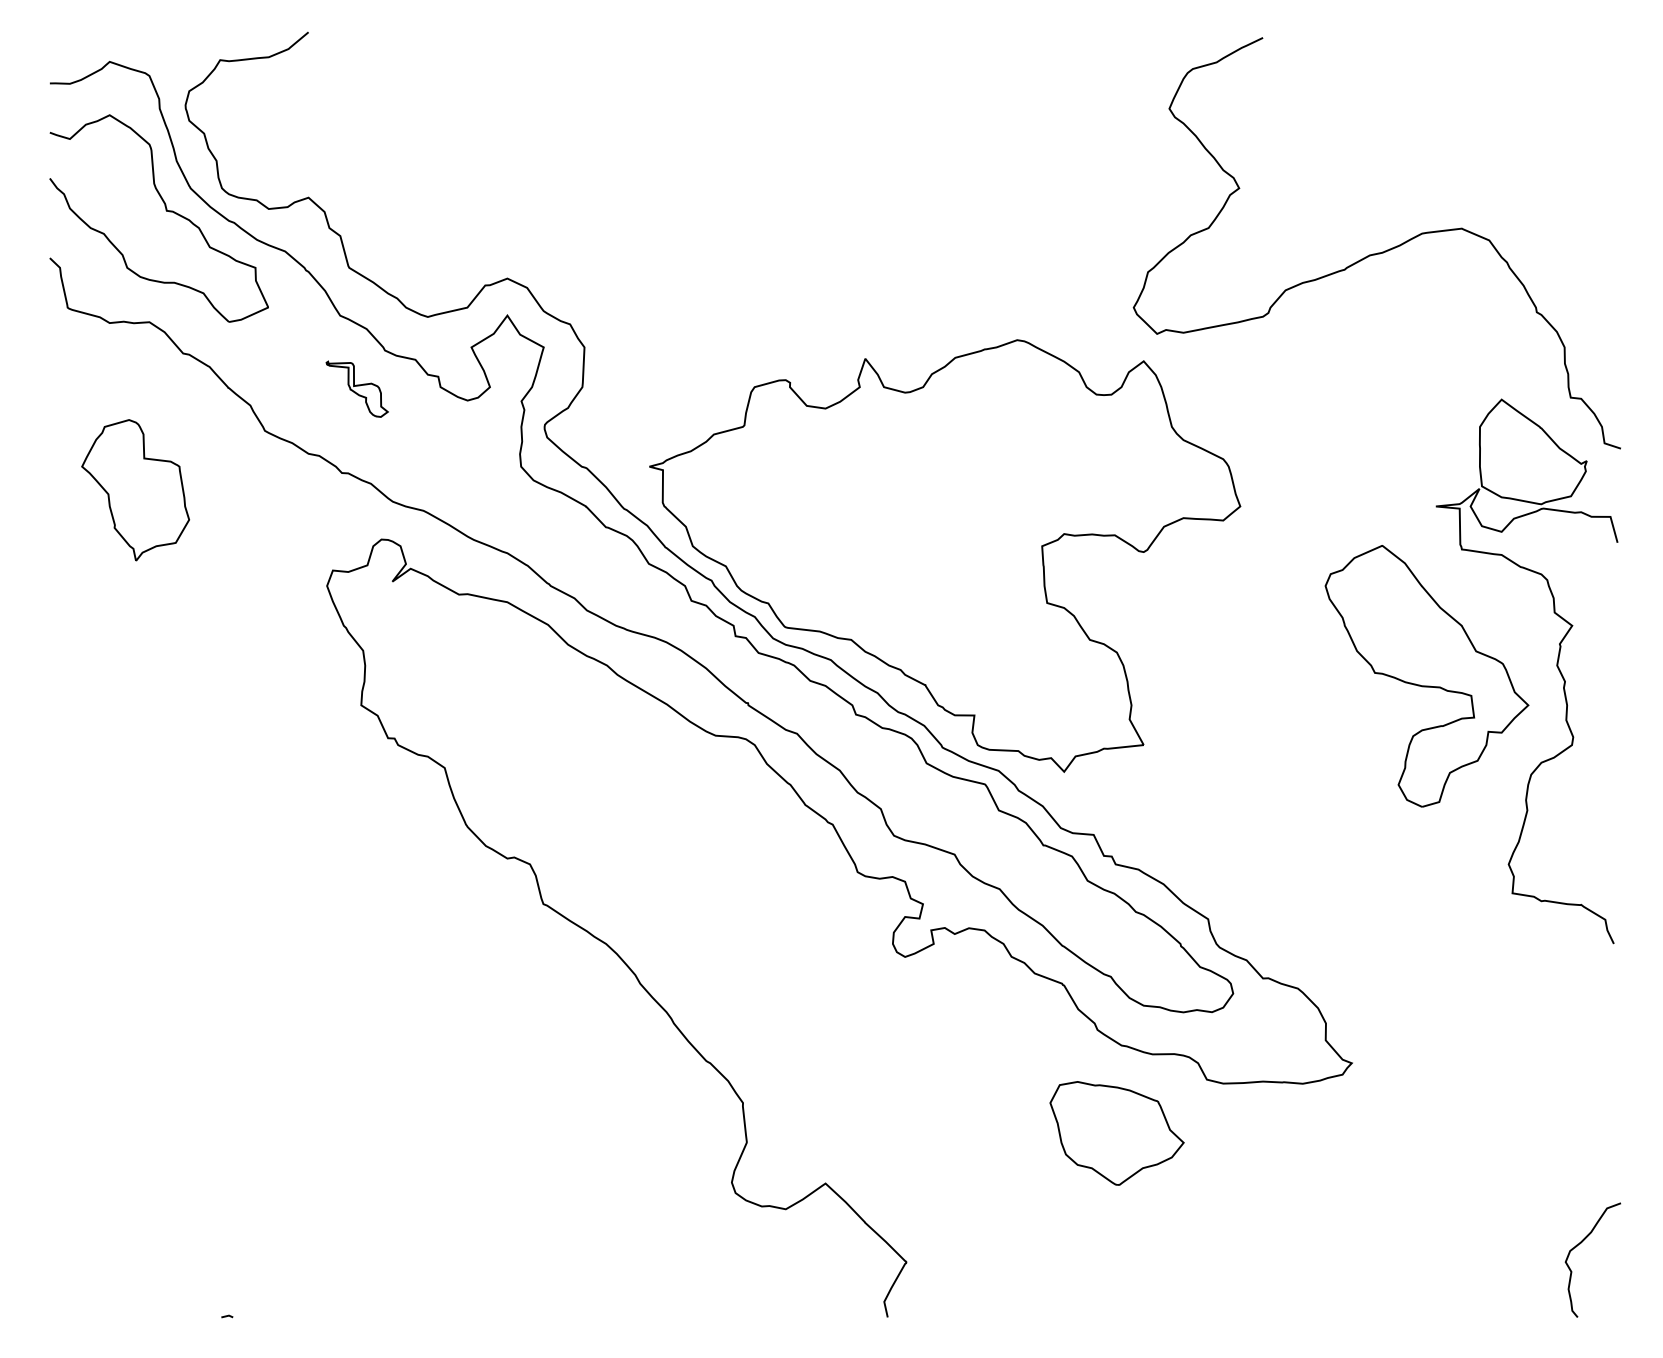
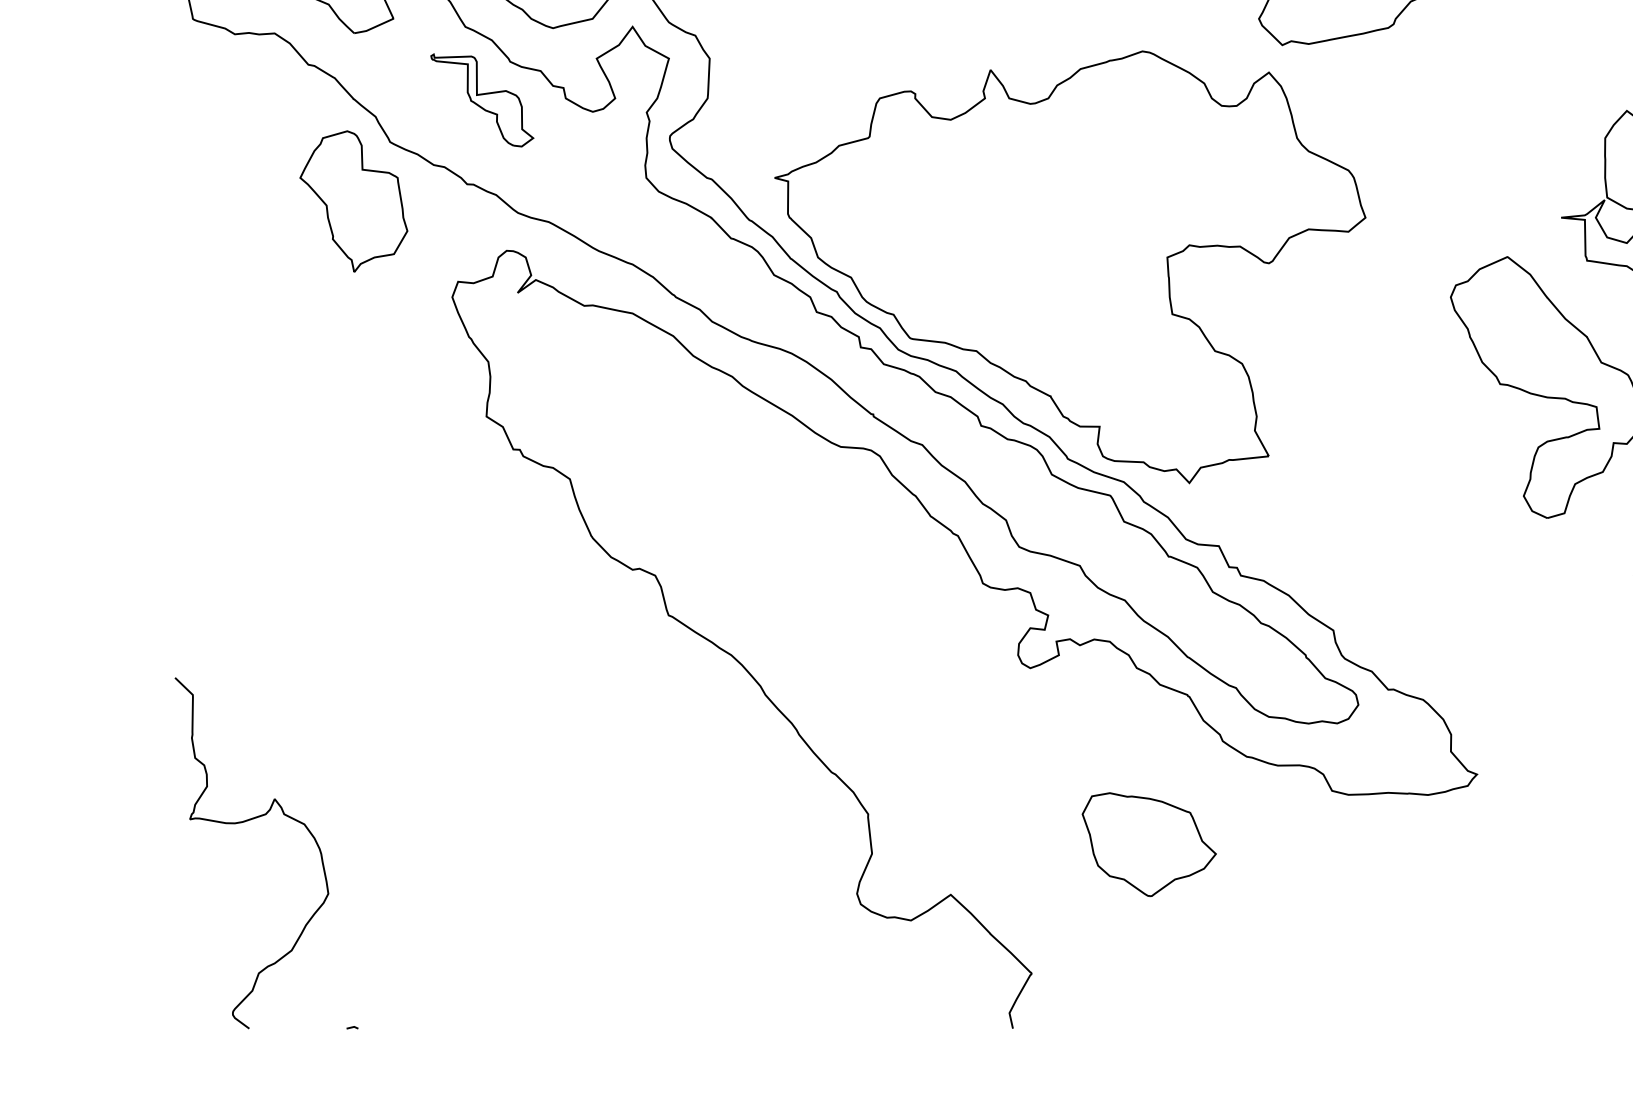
part: (357, 389) -> (482, 100), size x1.67
part: (135, 490) -> (353, 201), moved
curve: (118, 1111) -> (243, 822), added
part: (1116, 1133) -> (1148, 844), moved

